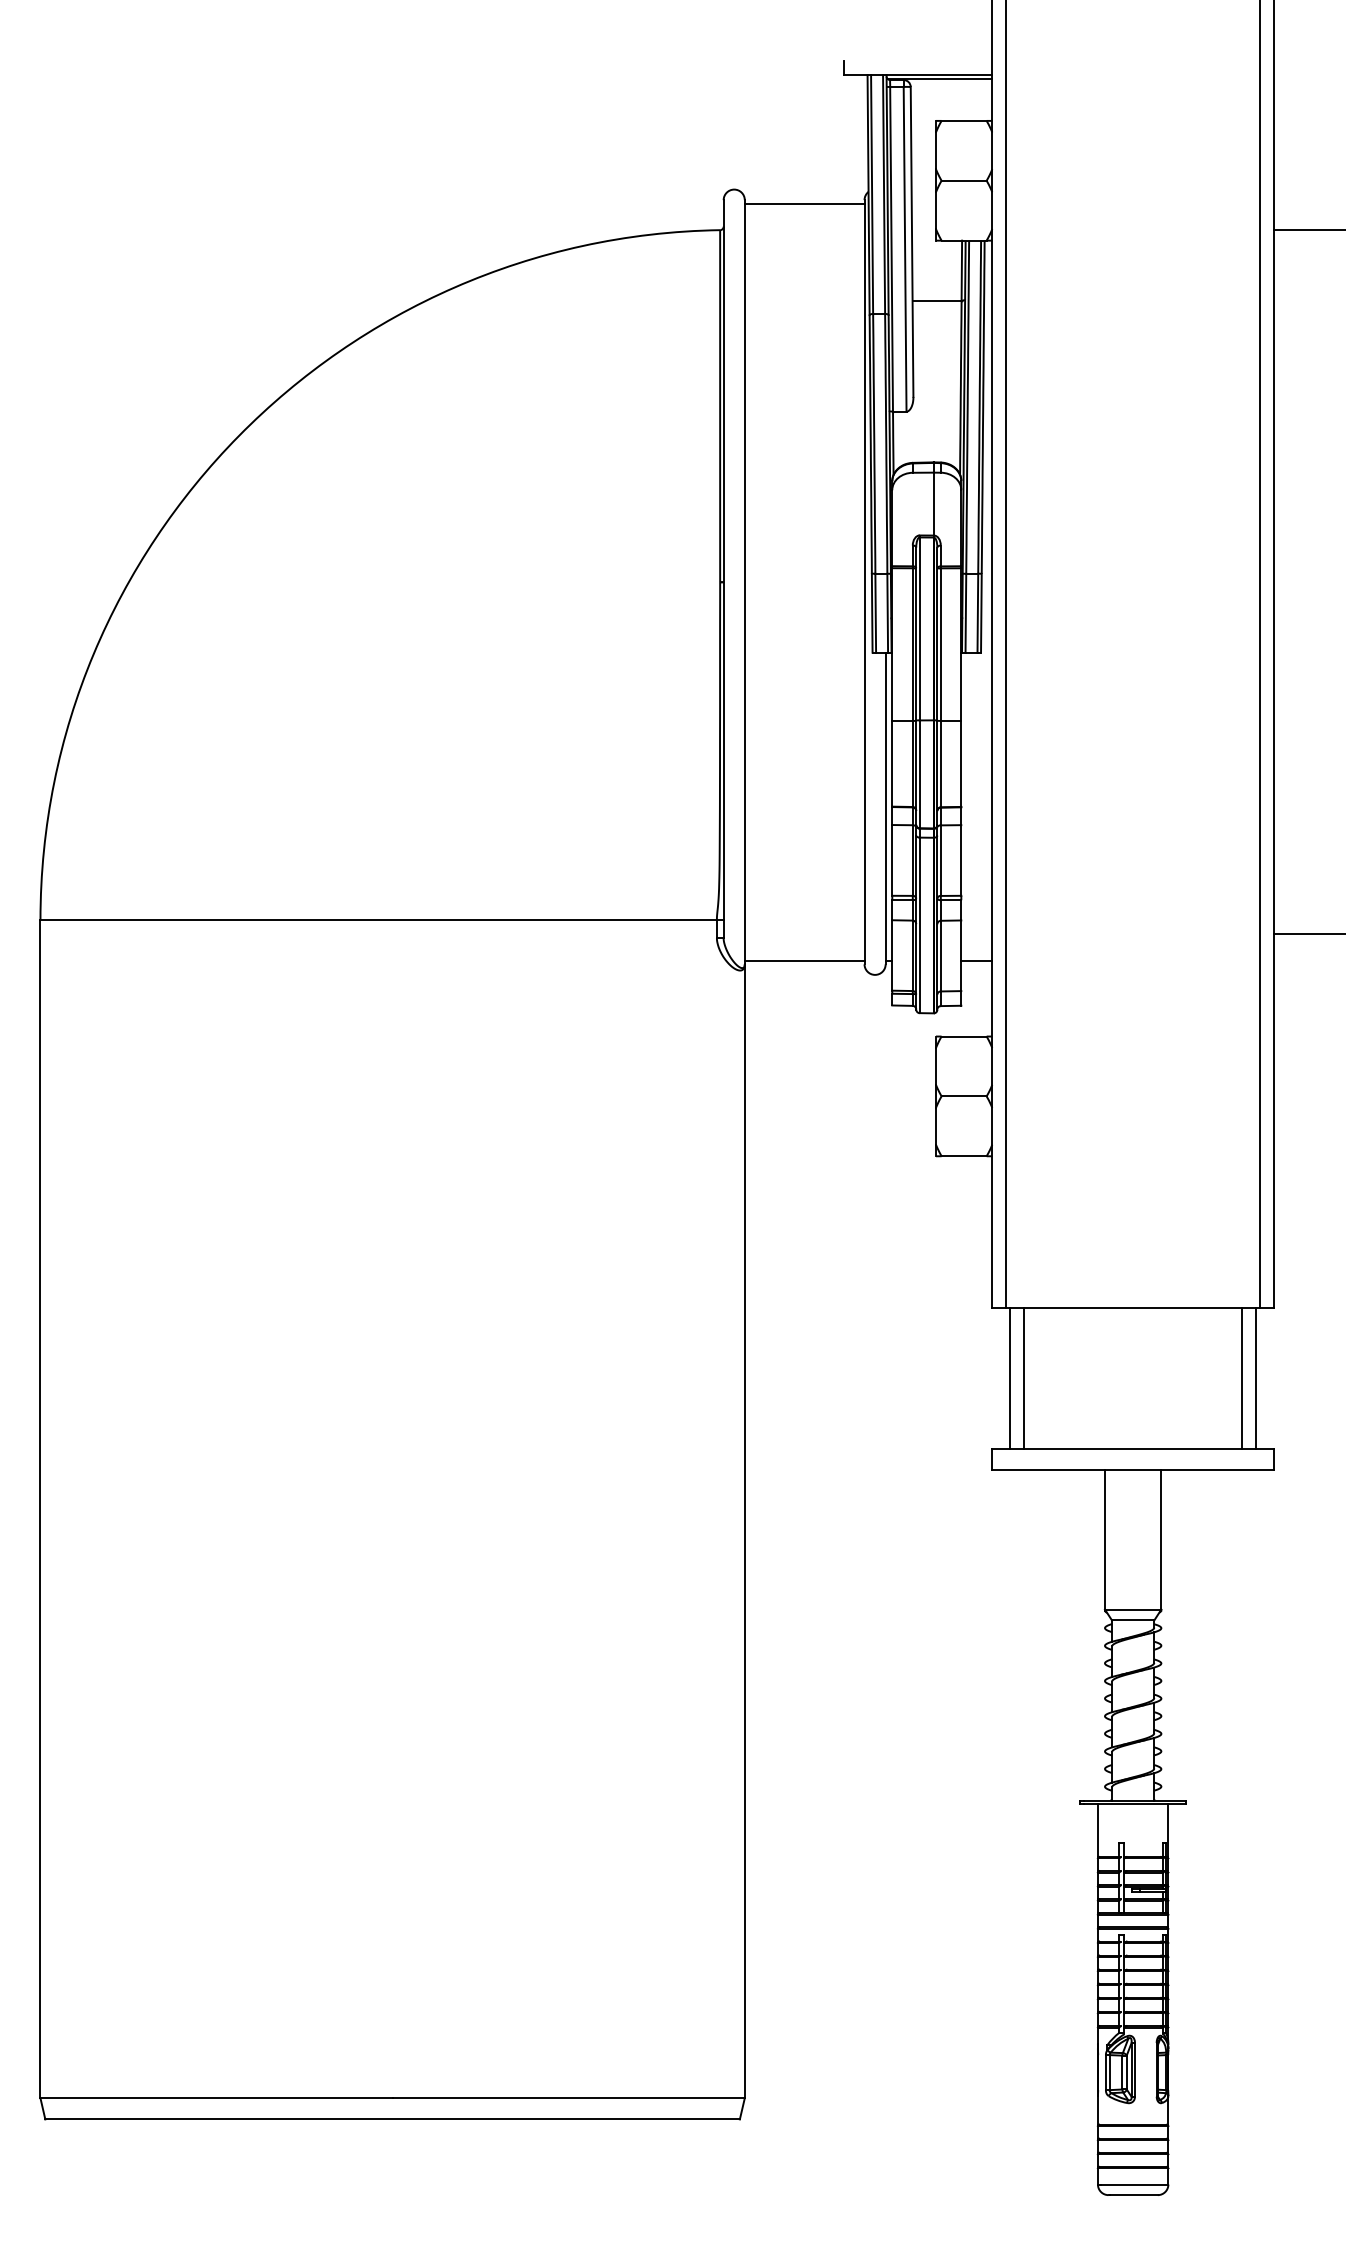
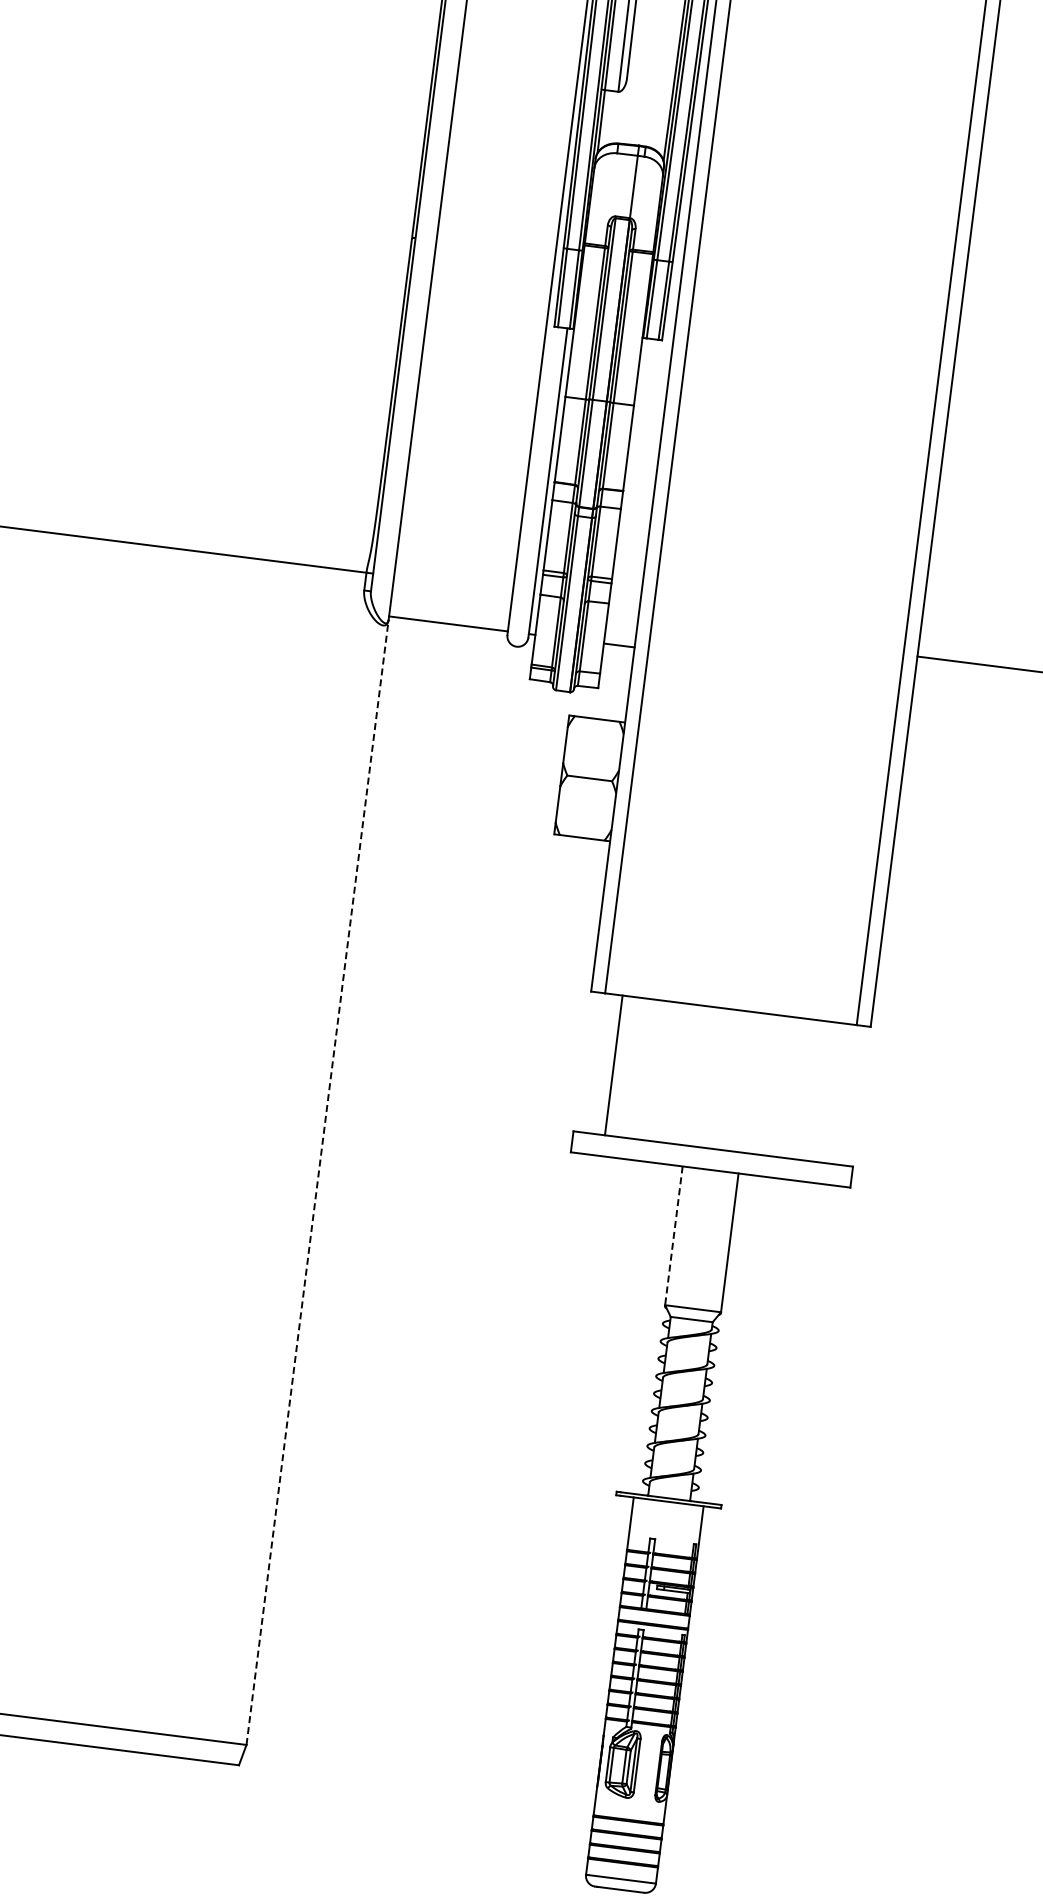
line: (1009, 1377) -> (599, 1062), removed
line: (1242, 1377) -> (830, 1092), removed
line: (1256, 1377) -> (844, 1093), removed
line: (744, 1531) -> (317, 1182), solid -> dashed
line: (1104, 1539) -> (673, 1235), solid -> dashed

